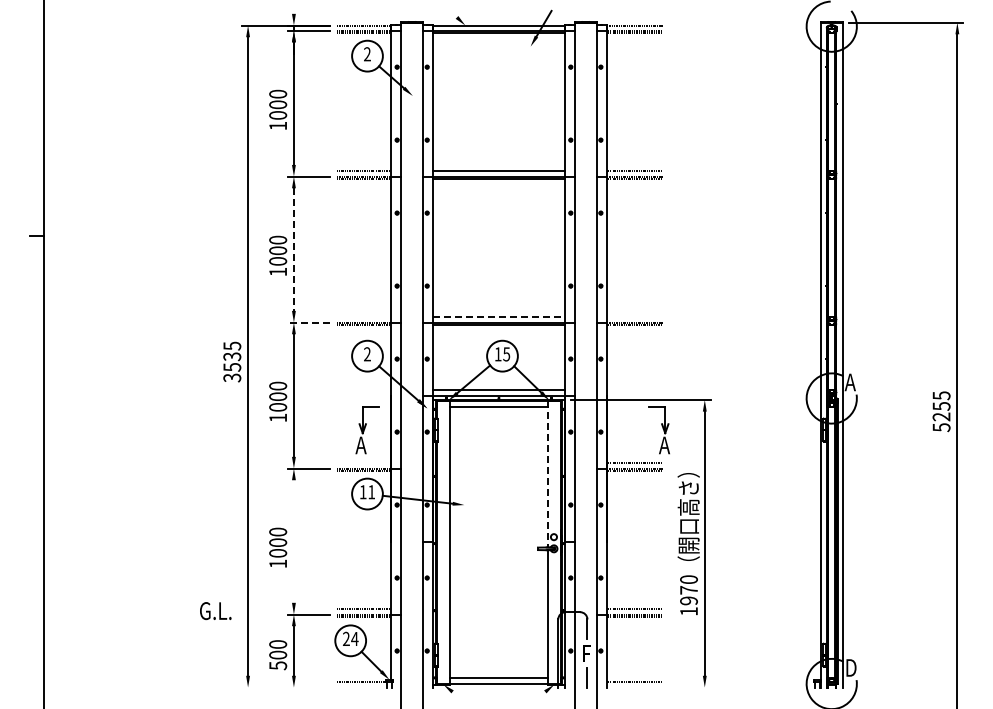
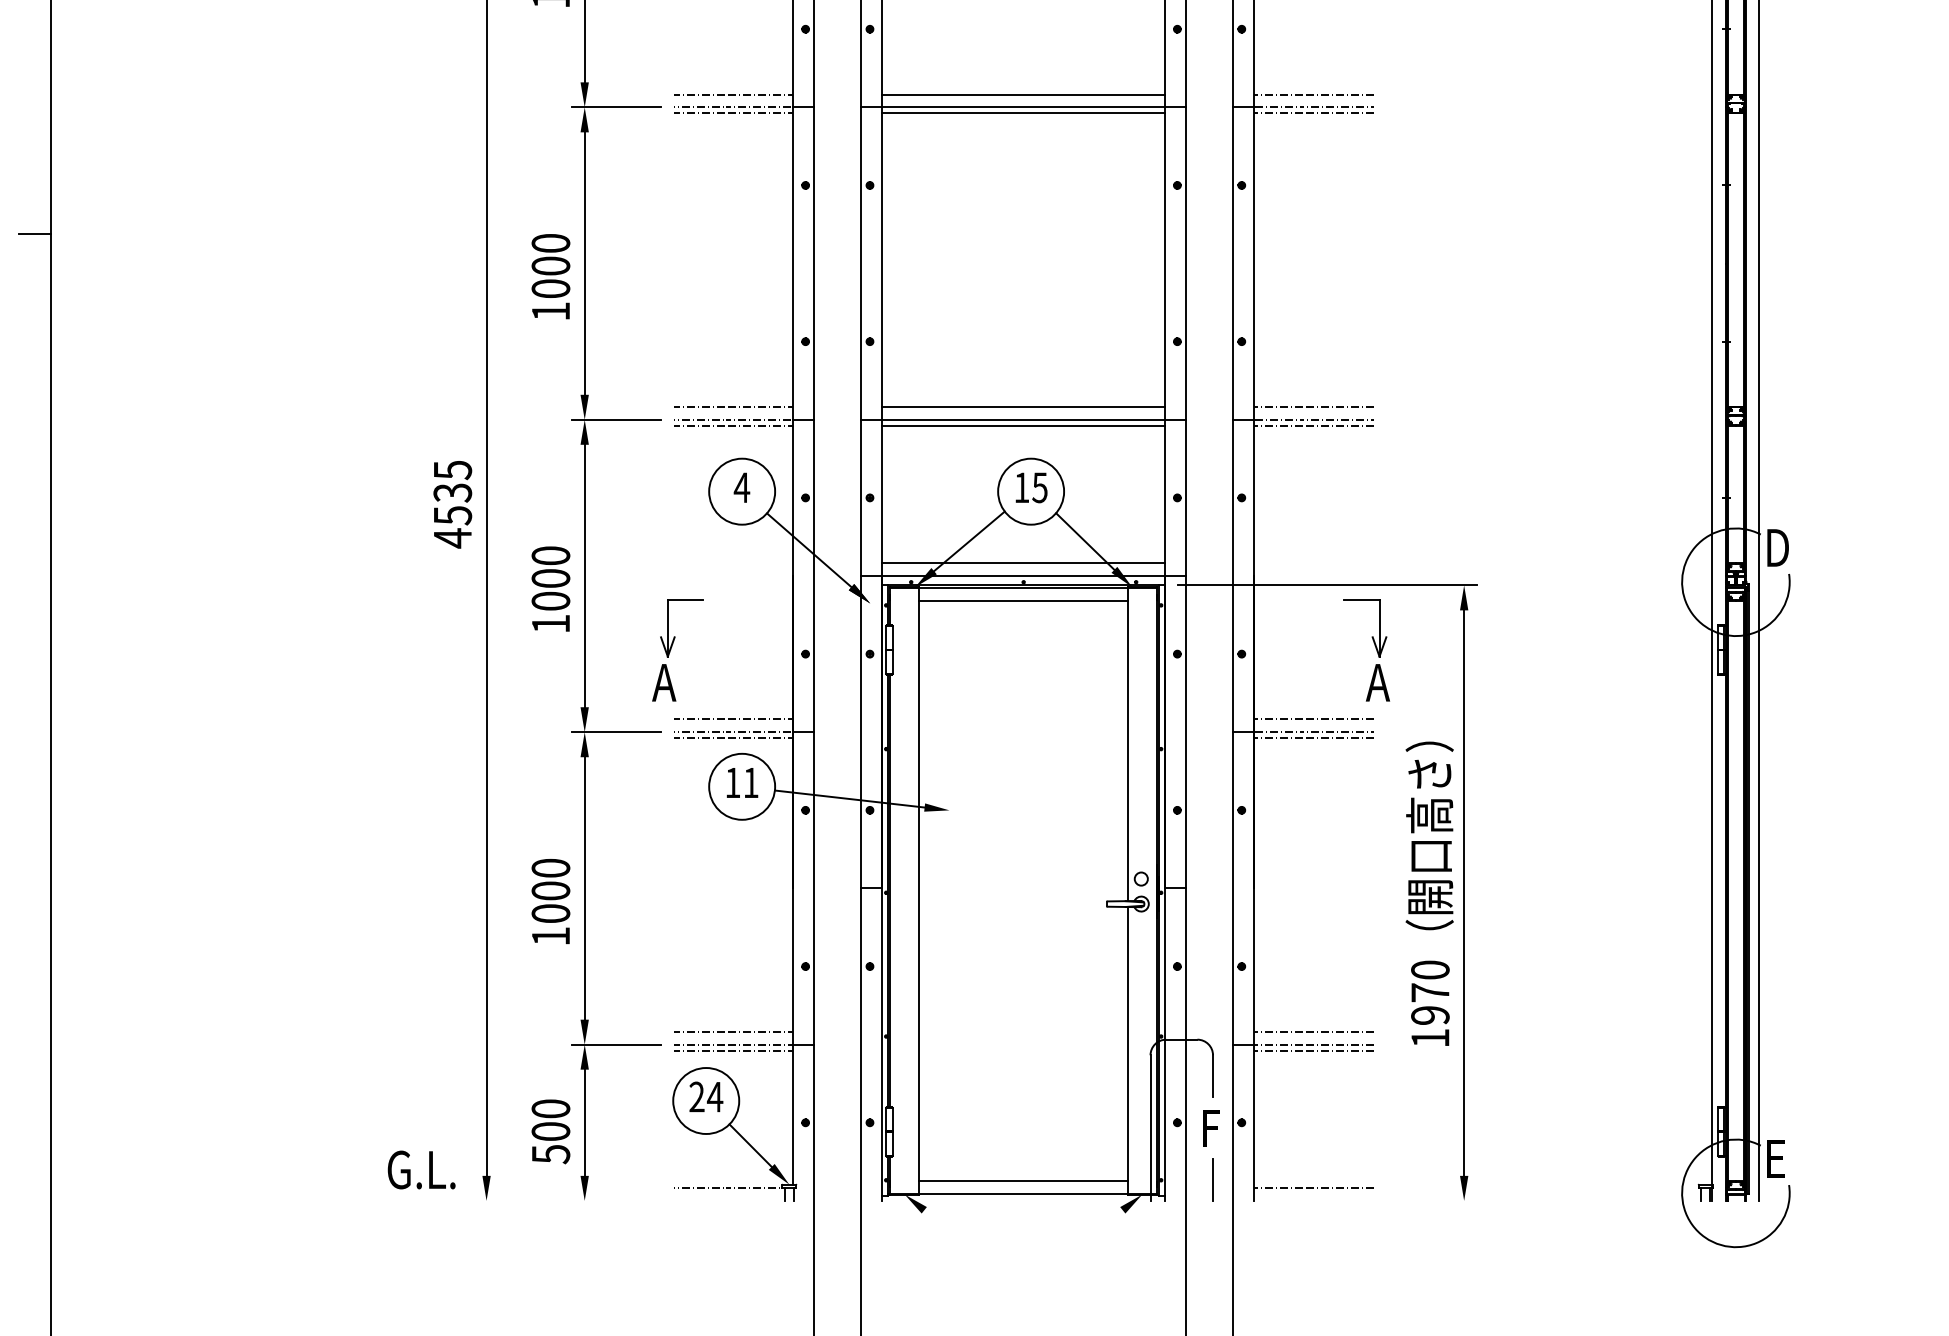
line: (293, 250) -> (583, 265), dashed -> solid
line: (363, 316) -> (733, 406), added
line: (499, 316) -> (1024, 406), dashed -> solid
line: (634, 316) -> (1313, 406), added
line: (308, 322) -> (615, 419), dashed -> solid
text: (367, 354) -> (742, 488), 2 -> 4
text: (232, 377) -> (453, 537), 3535 -> 4535
text: (850, 382) -> (1776, 548), A -> D
part: (367, 430) -> (677, 650), moved
line: (363, 462) -> (733, 719), added
line: (547, 474) -> (1127, 744), dashed -> solid
line: (293, 541) -> (583, 888), added
text: (215, 611) -> (421, 1170), moved
text: (851, 667) -> (1778, 1158), D -> E

